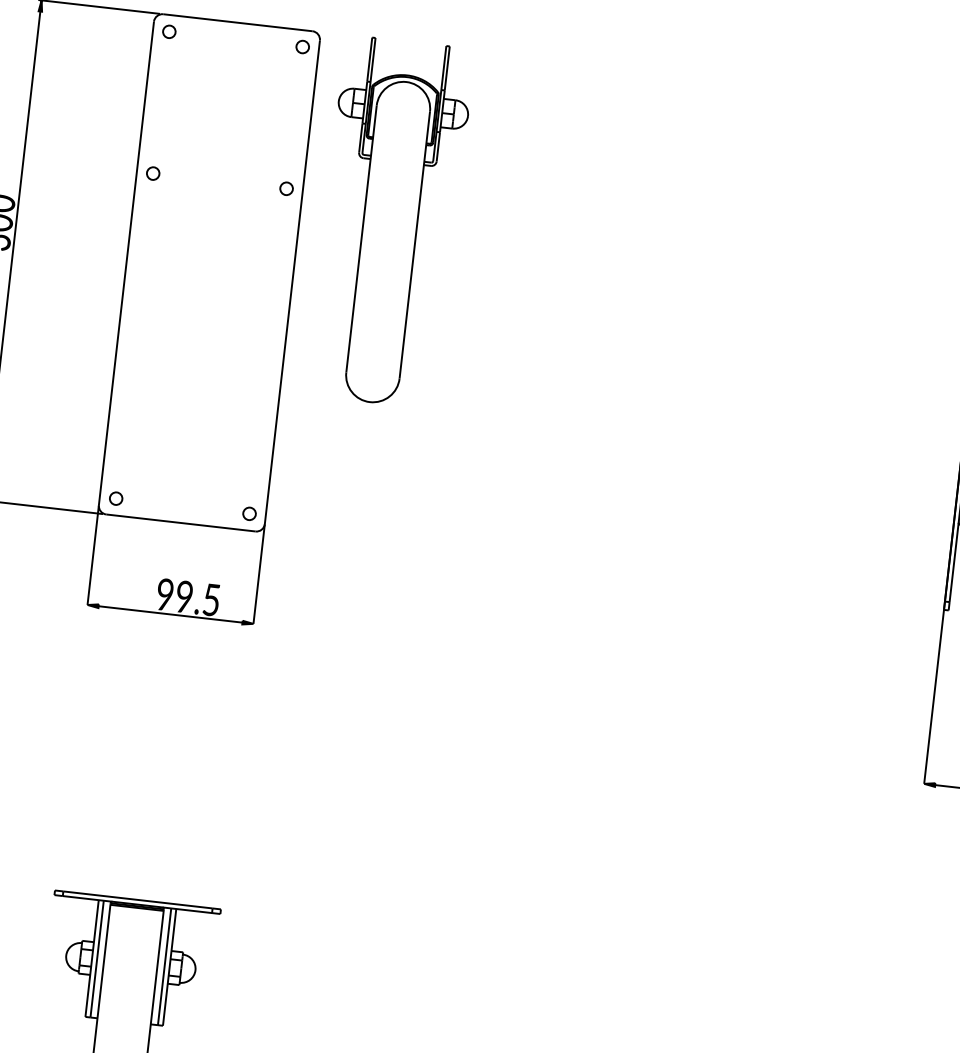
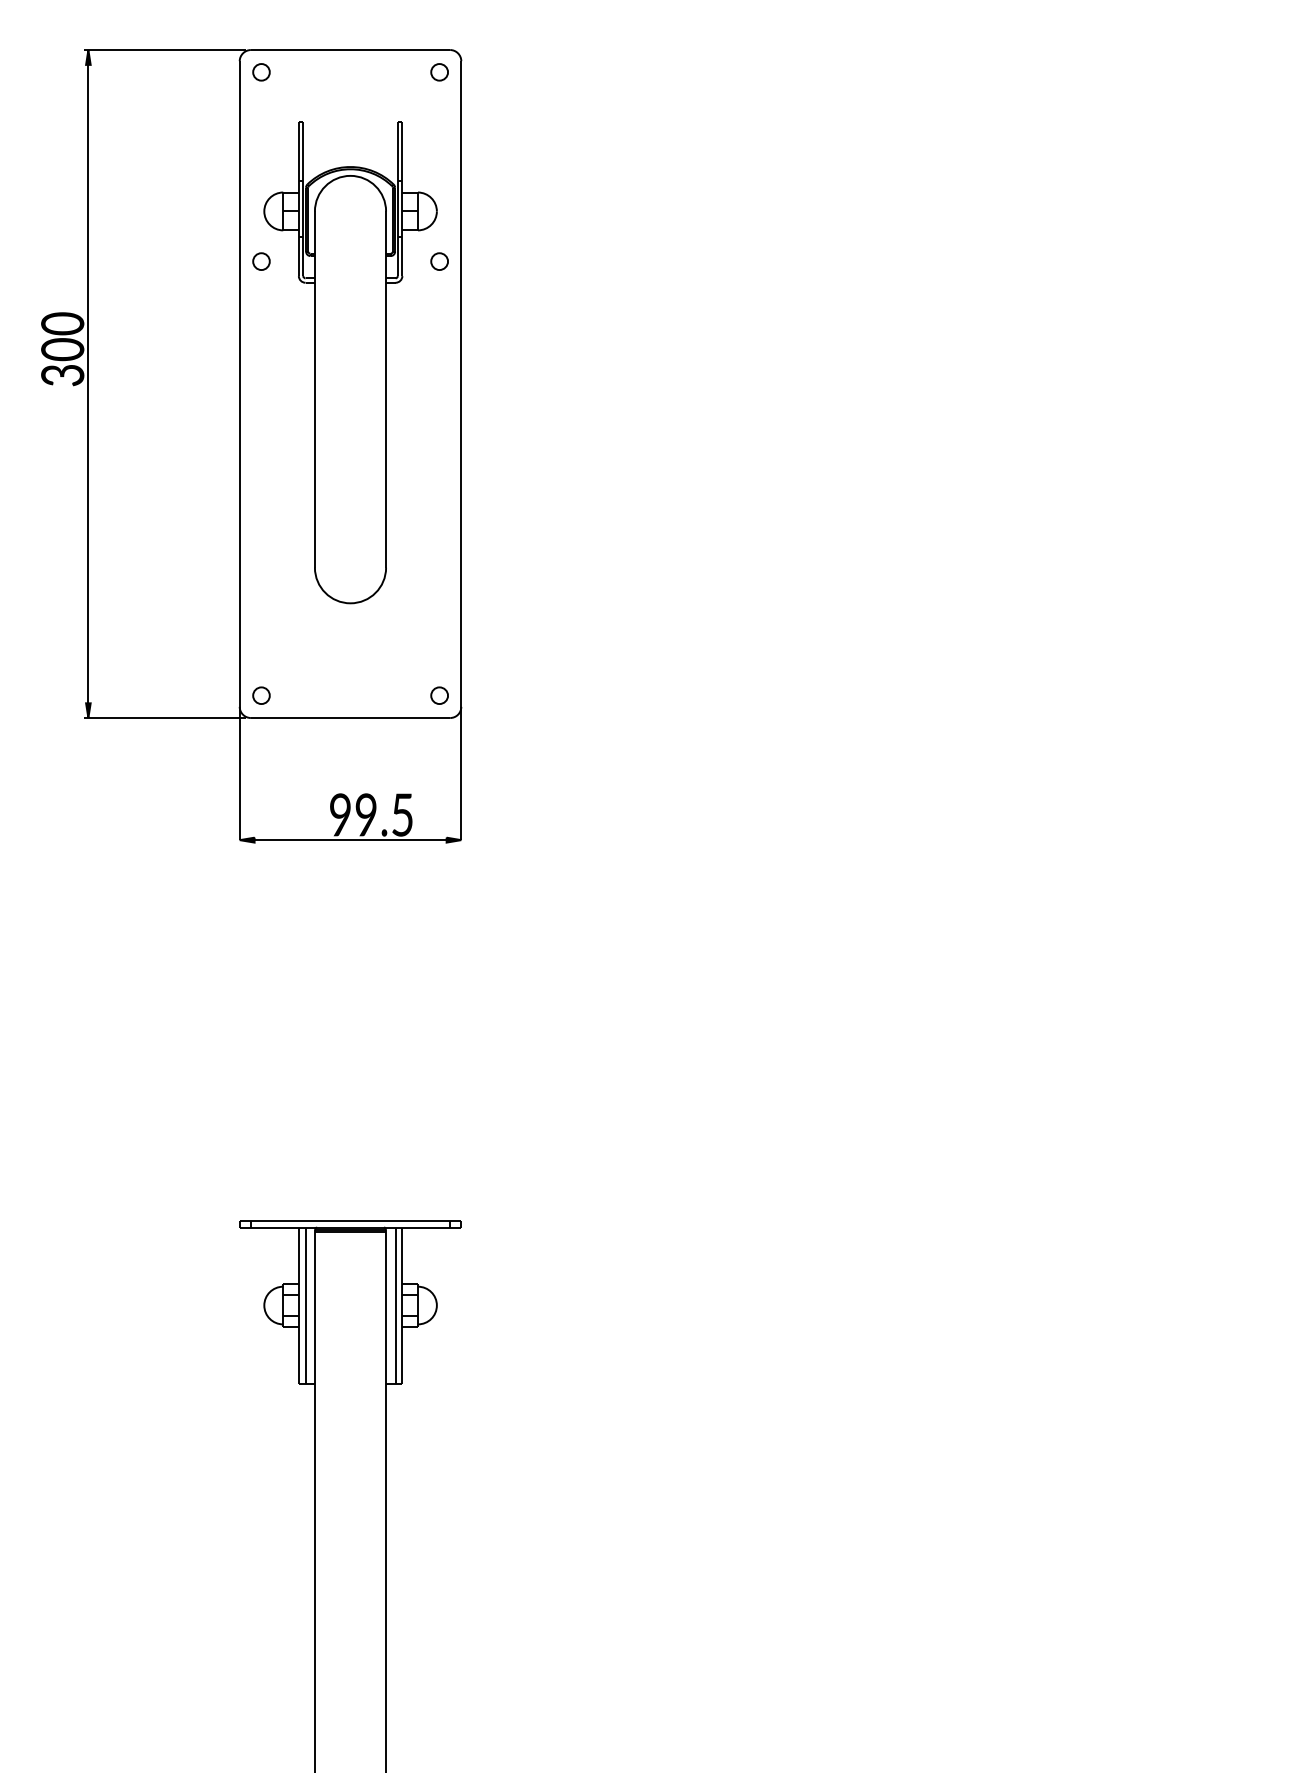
part: (390, 221) -> (350, 362), moved

